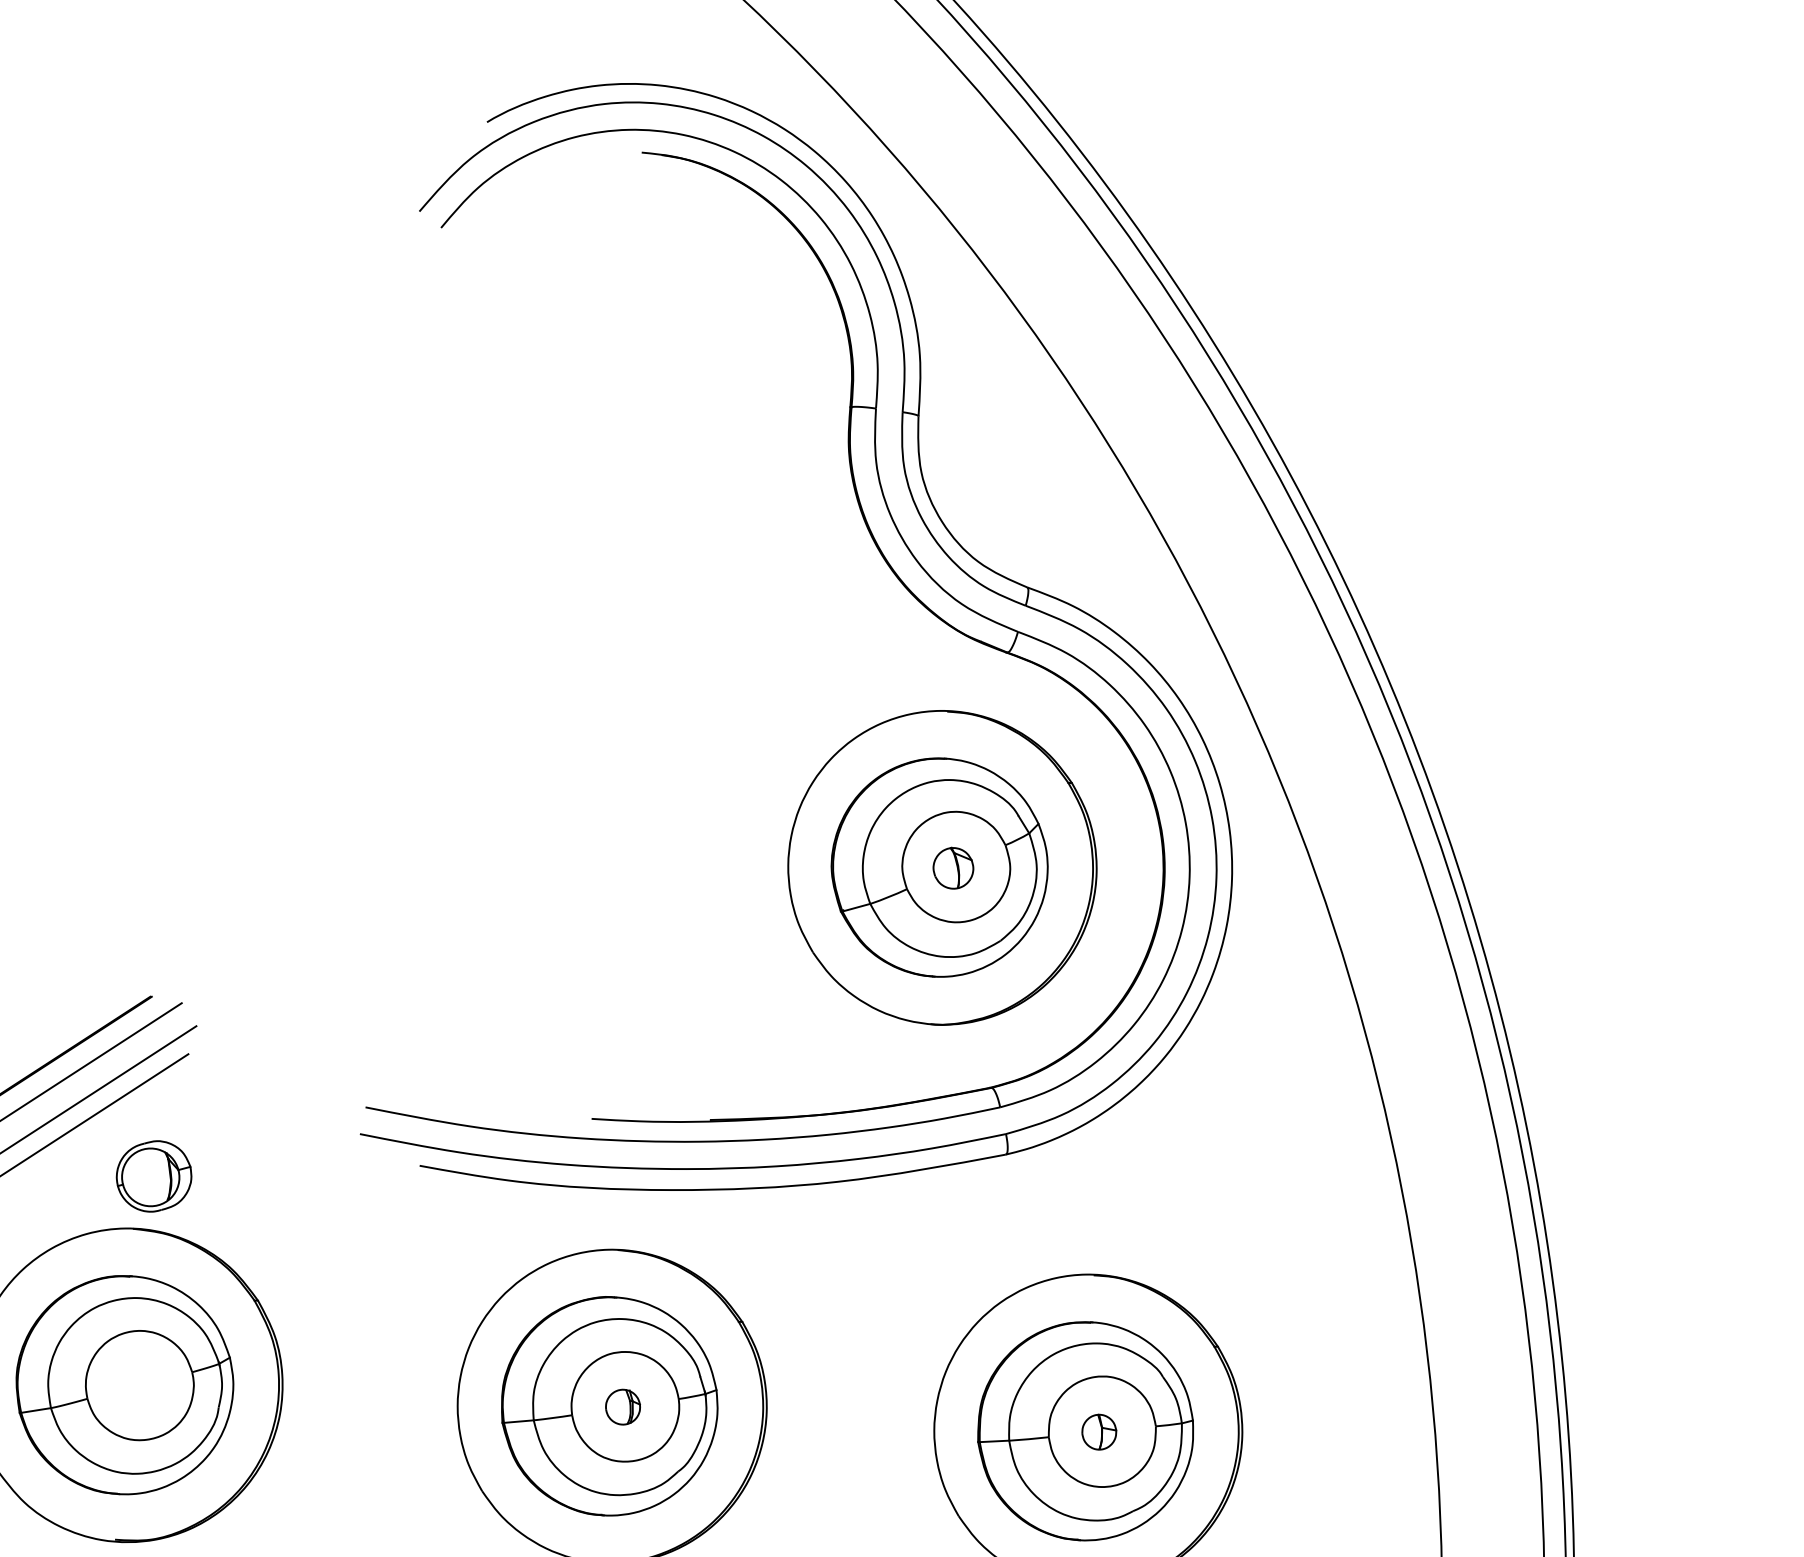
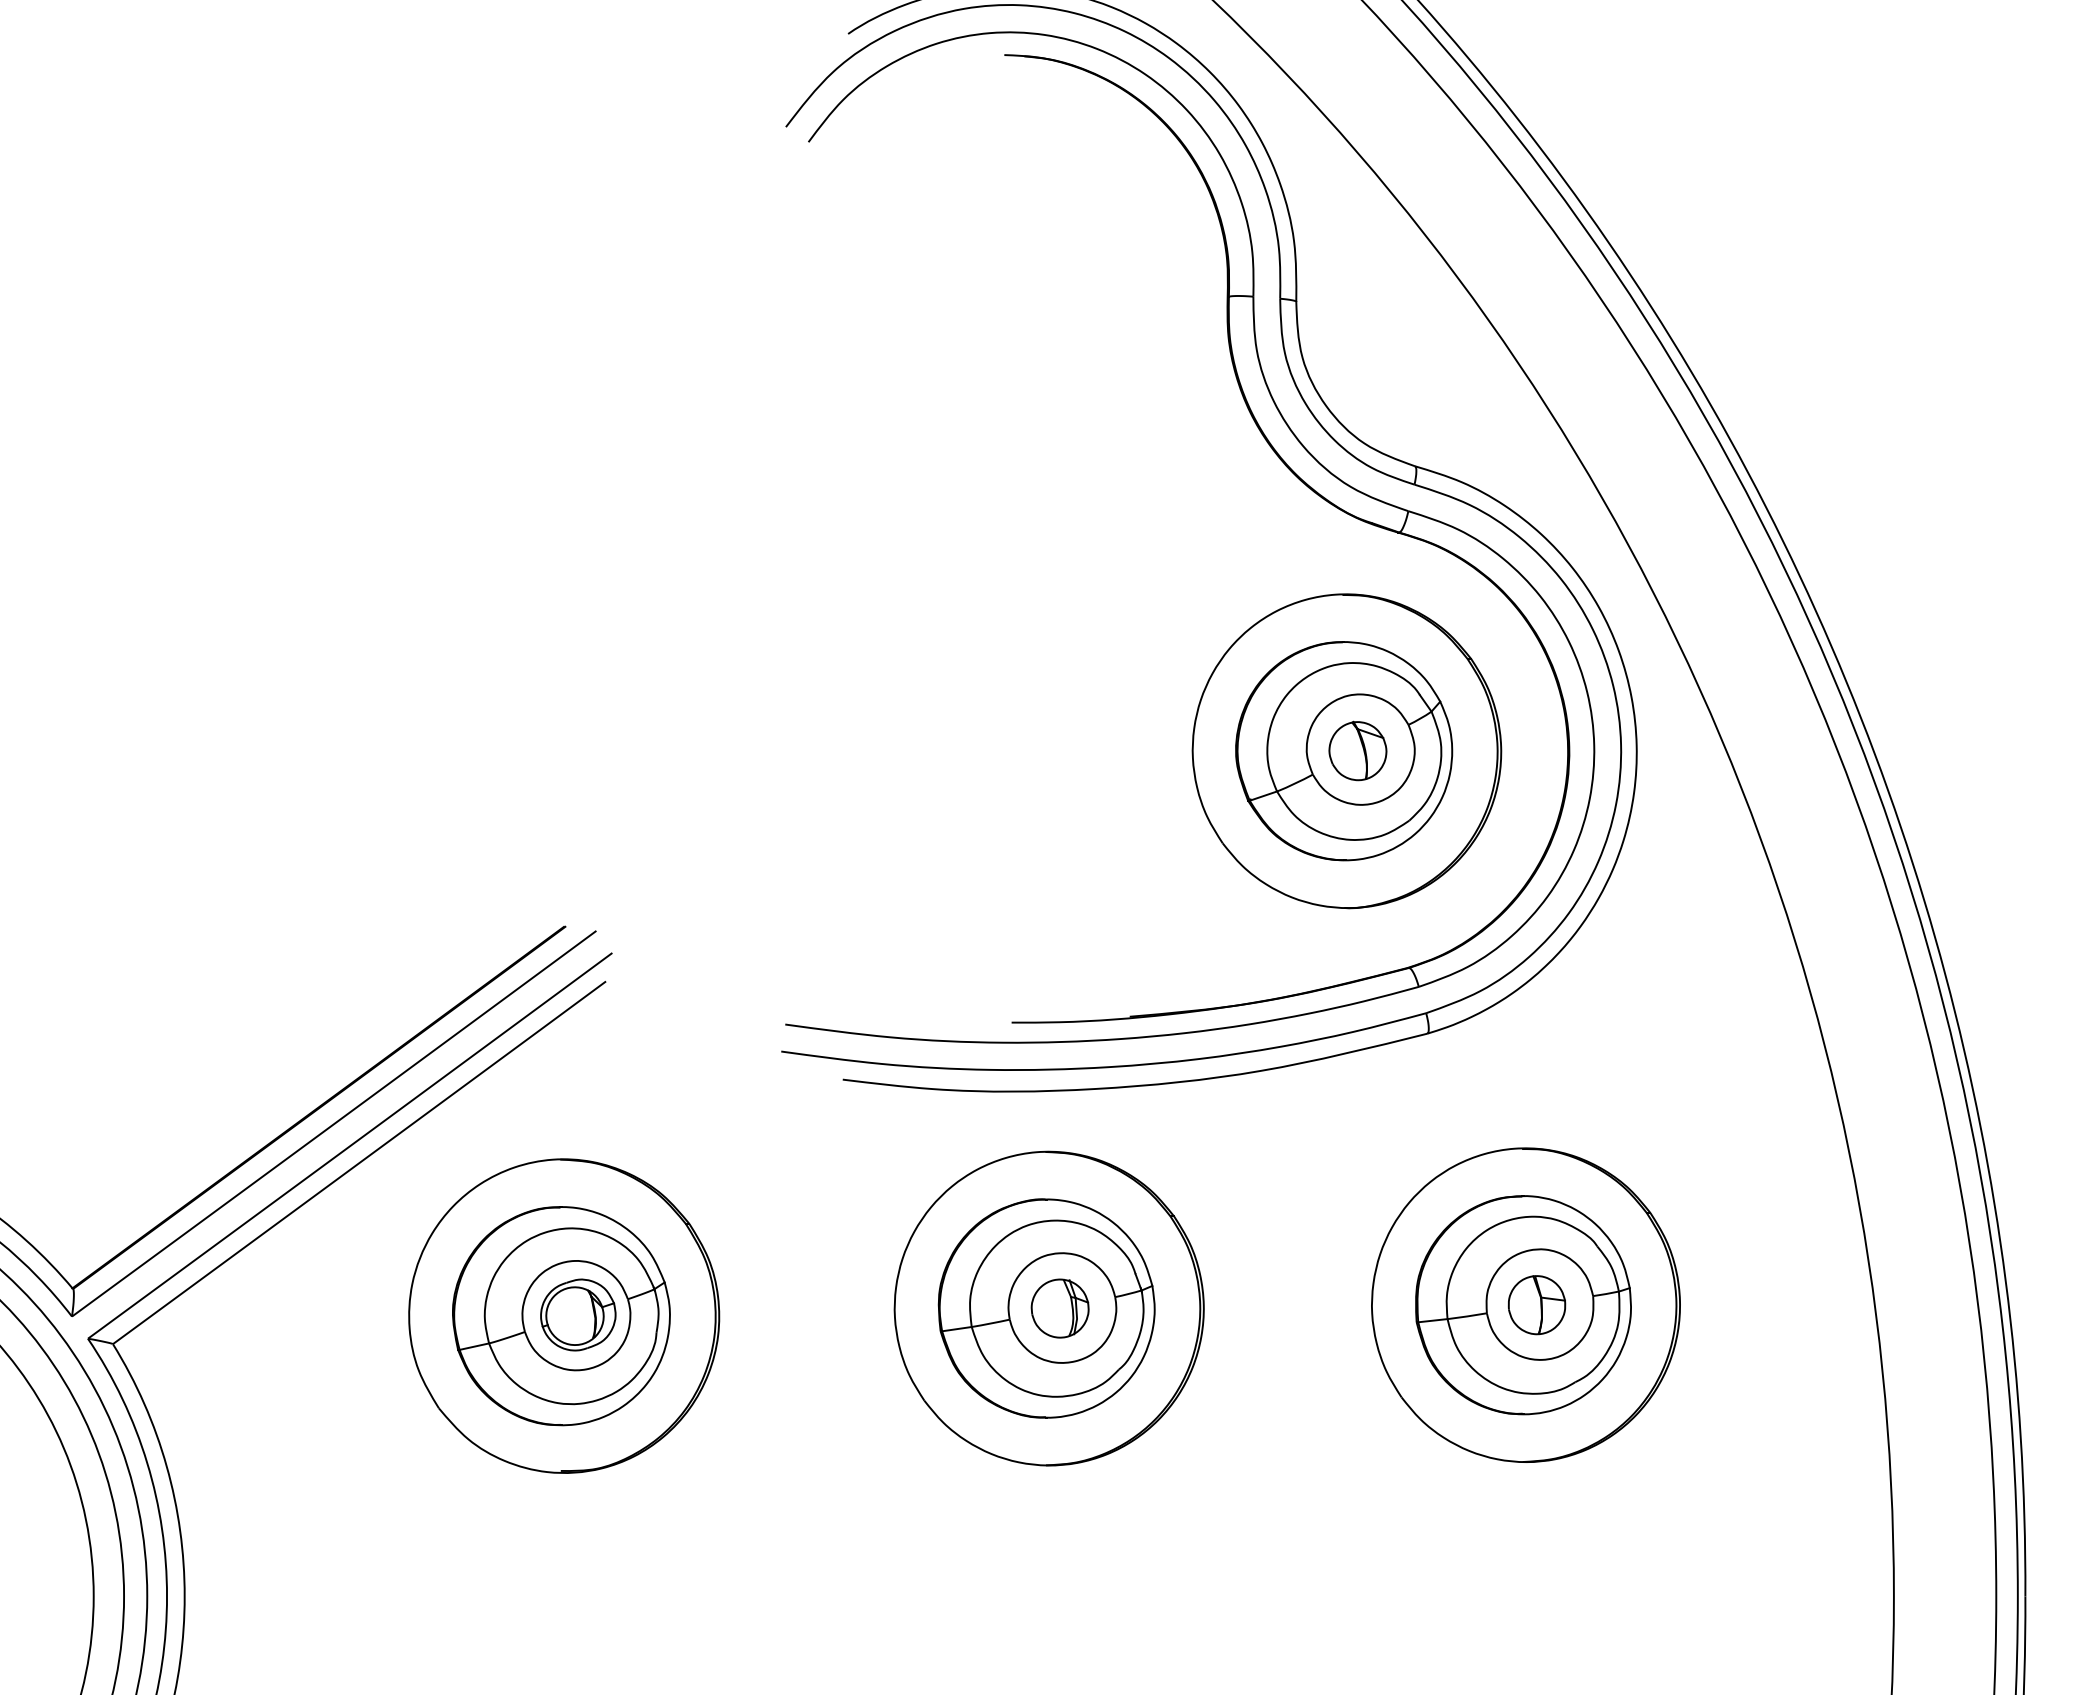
part: (953, 867) -> (1357, 750), size x1.43
part: (154, 1175) -> (578, 1314), moved
part: (622, 1407) -> (1059, 1308), size x1.67
part: (1098, 1432) -> (1536, 1305), size x1.67

